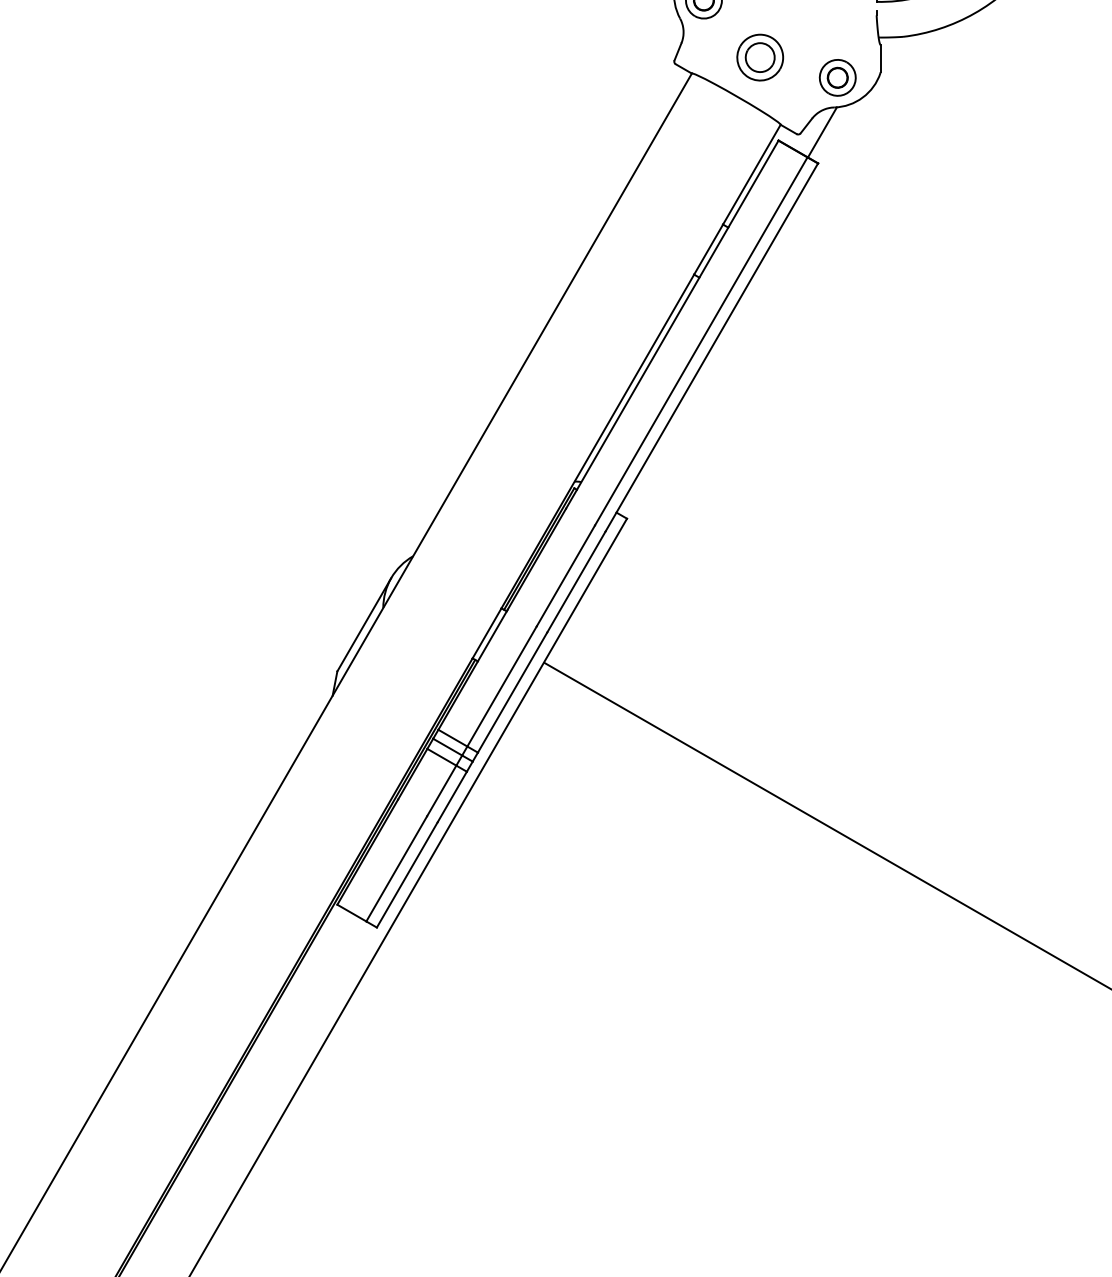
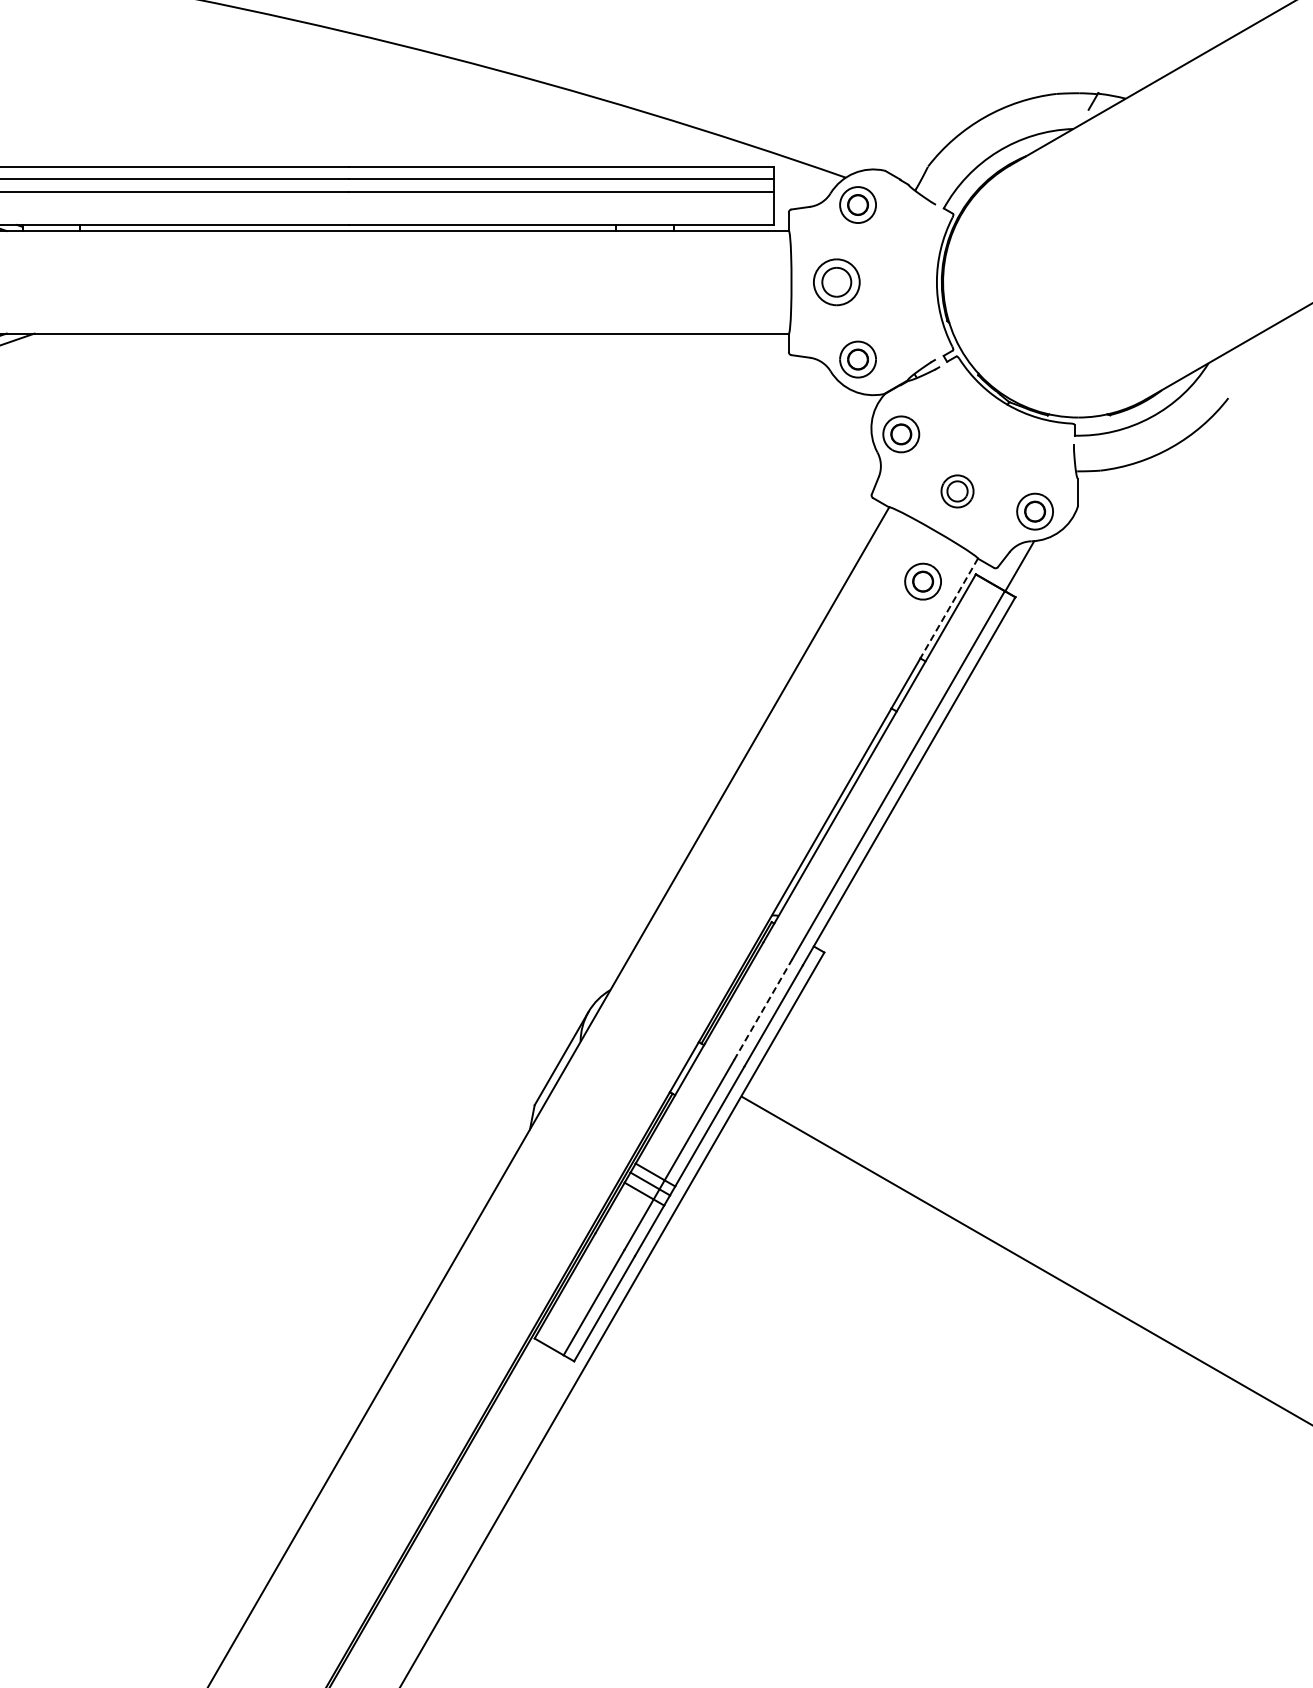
part: (760, 57) -> (957, 491), size x0.7
part: (725, 147) -> (922, 581), added
line: (752, 174) -> (949, 608), solid -> dashed
line: (566, 575) -> (763, 1009), solid -> dashed

